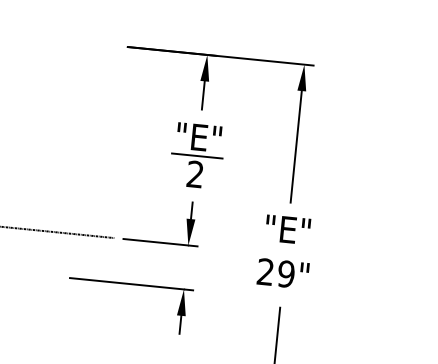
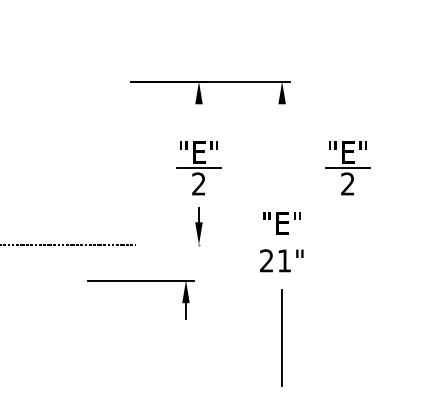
line: (202, 95) -> (198, 116), removed
line: (296, 146) -> (282, 151), removed
part: (370, 173) -> (347, 168), added
line: (159, 242) -> (174, 244), removed
text: (286, 273) -> (284, 260), 29" -> 21"
part: (130, 285) -> (140, 281), moved

